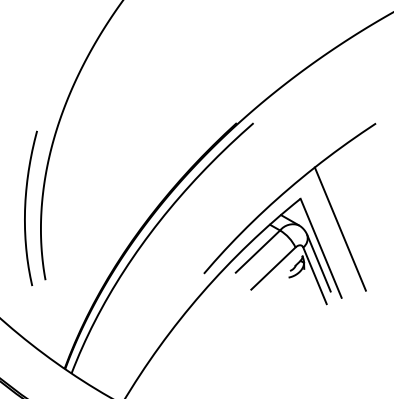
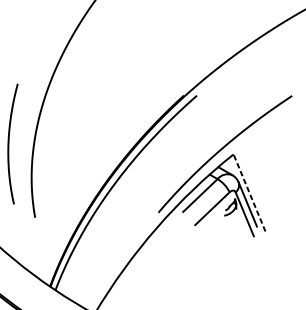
curve: (26, 207) -> (9, 143), moved
line: (339, 228) -> (263, 177), removed
line: (321, 248) -> (249, 193), solid -> dashed

